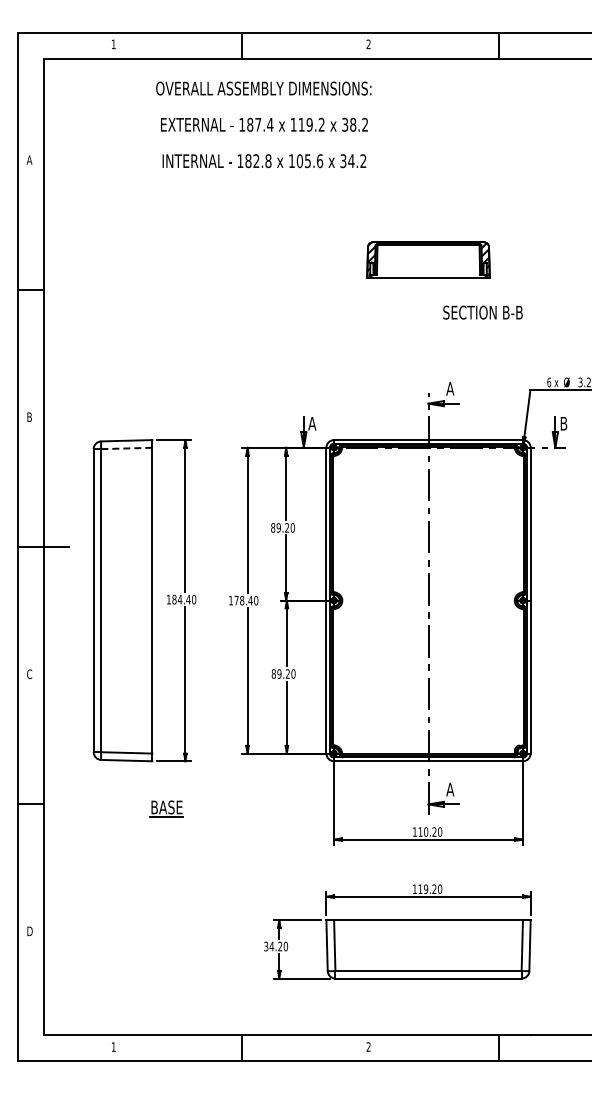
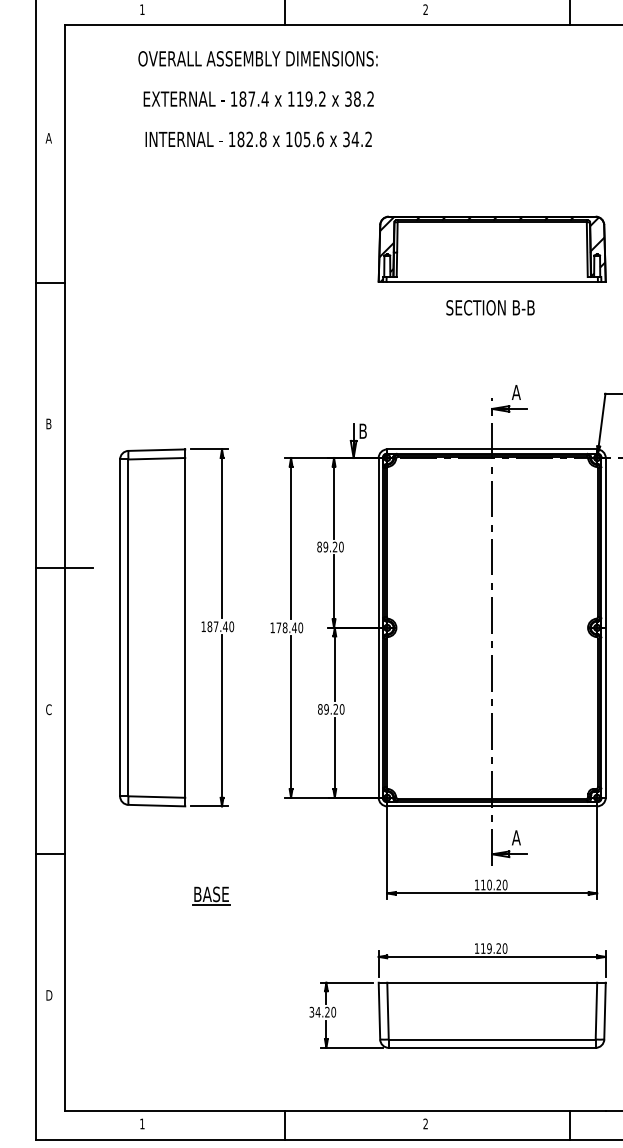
text: (263, 124) -> (257, 98), moved
part: (428, 259) -> (492, 248), size x1.67
text: (482, 312) -> (489, 307), moved
text: (312, 423) -> (363, 430), A -> B
line: (126, 448) -> (156, 458), dashed -> solid
text: (179, 599) -> (215, 626), 184.40 -> 187.40
part: (166, 808) -> (211, 895), moved

